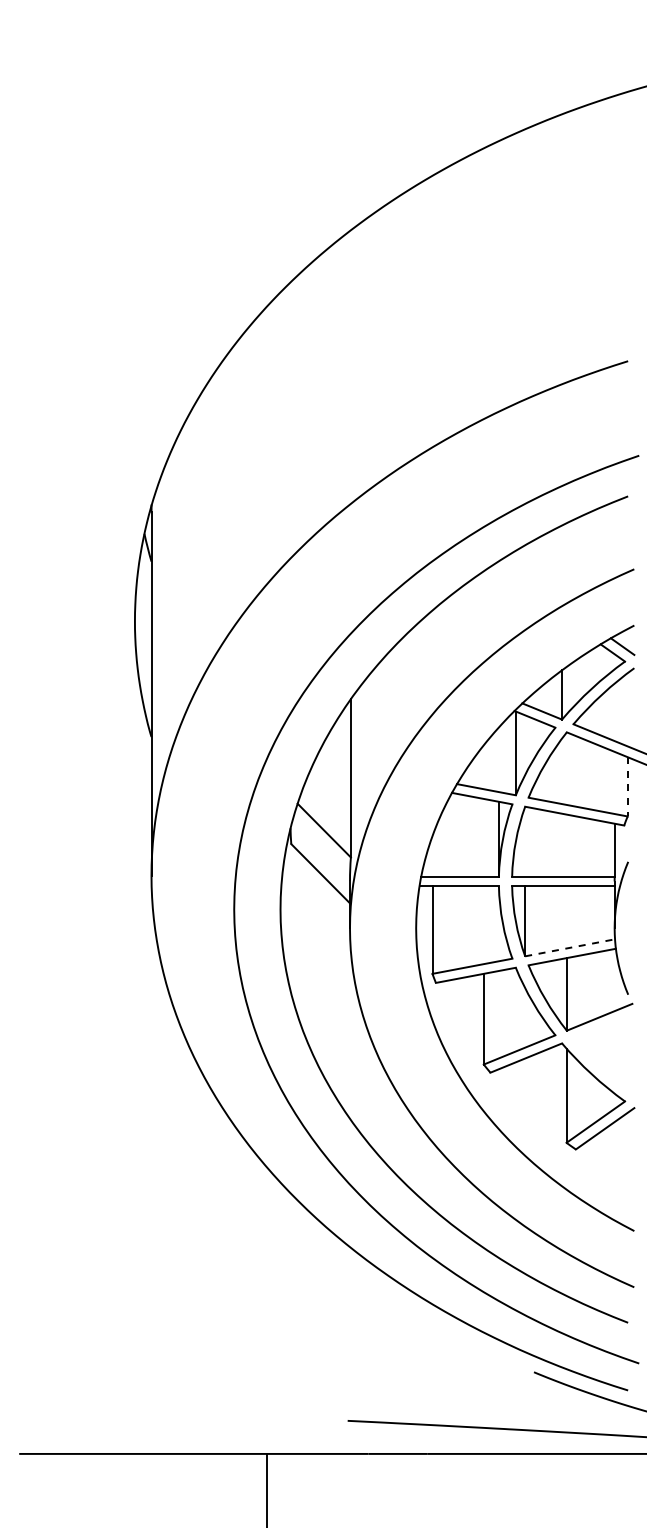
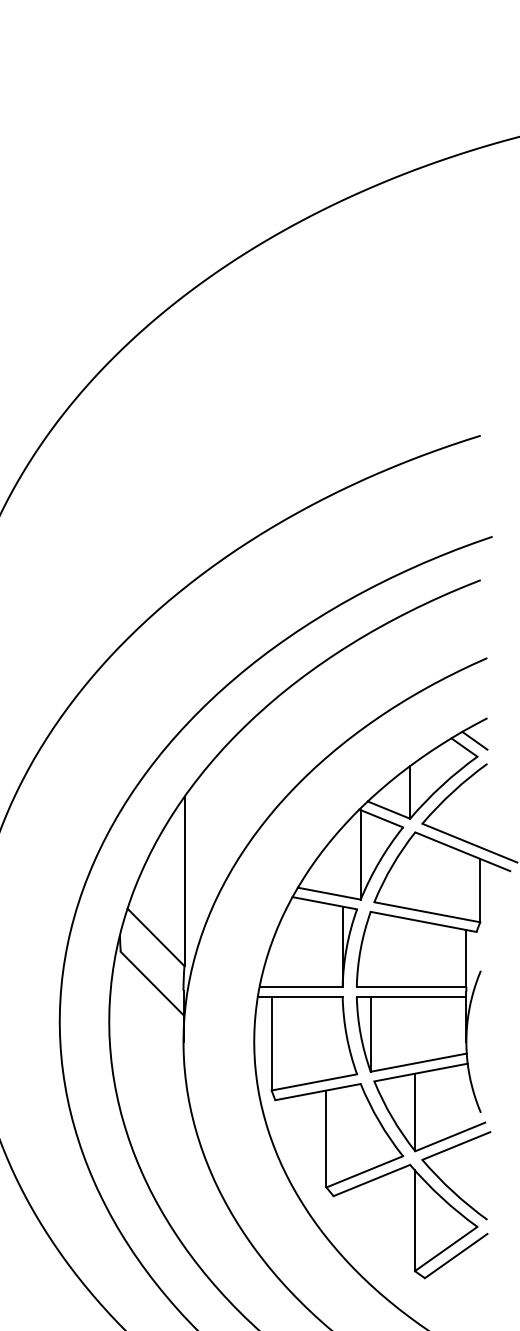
line: (627, 786) -> (480, 890), dashed -> solid
line: (570, 947) -> (419, 1062), dashed -> solid
part: (596, 1061) -> (446, 1184), added

